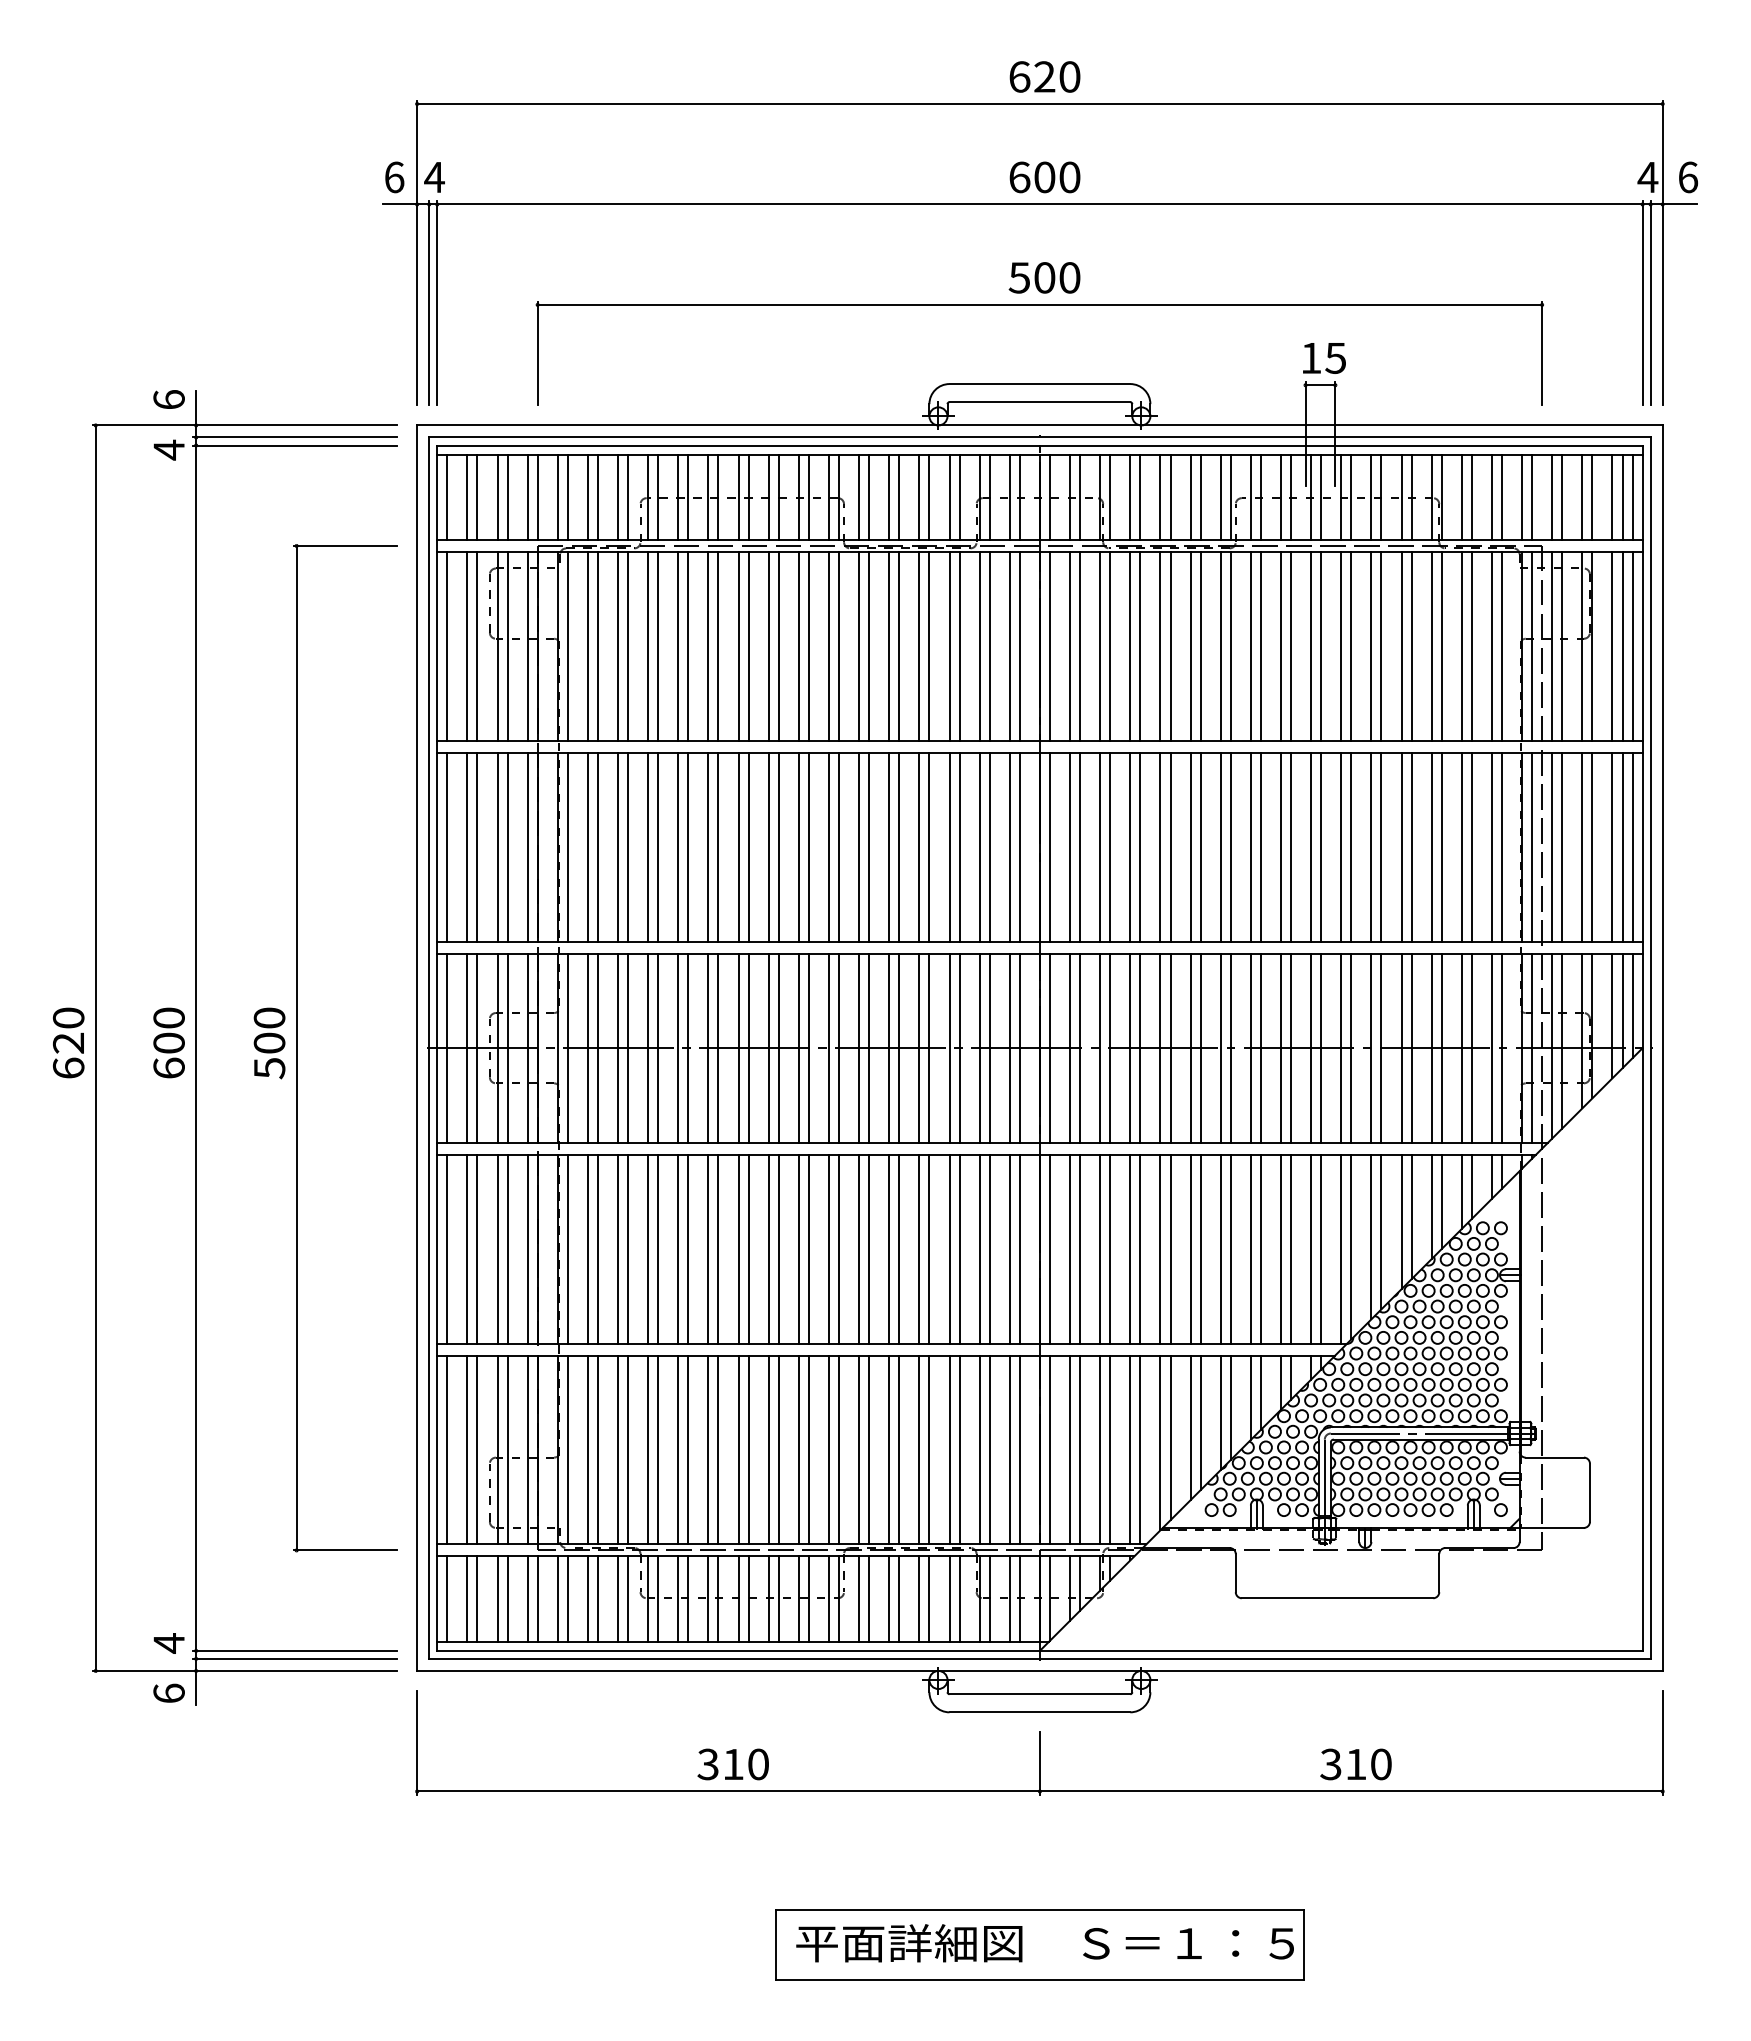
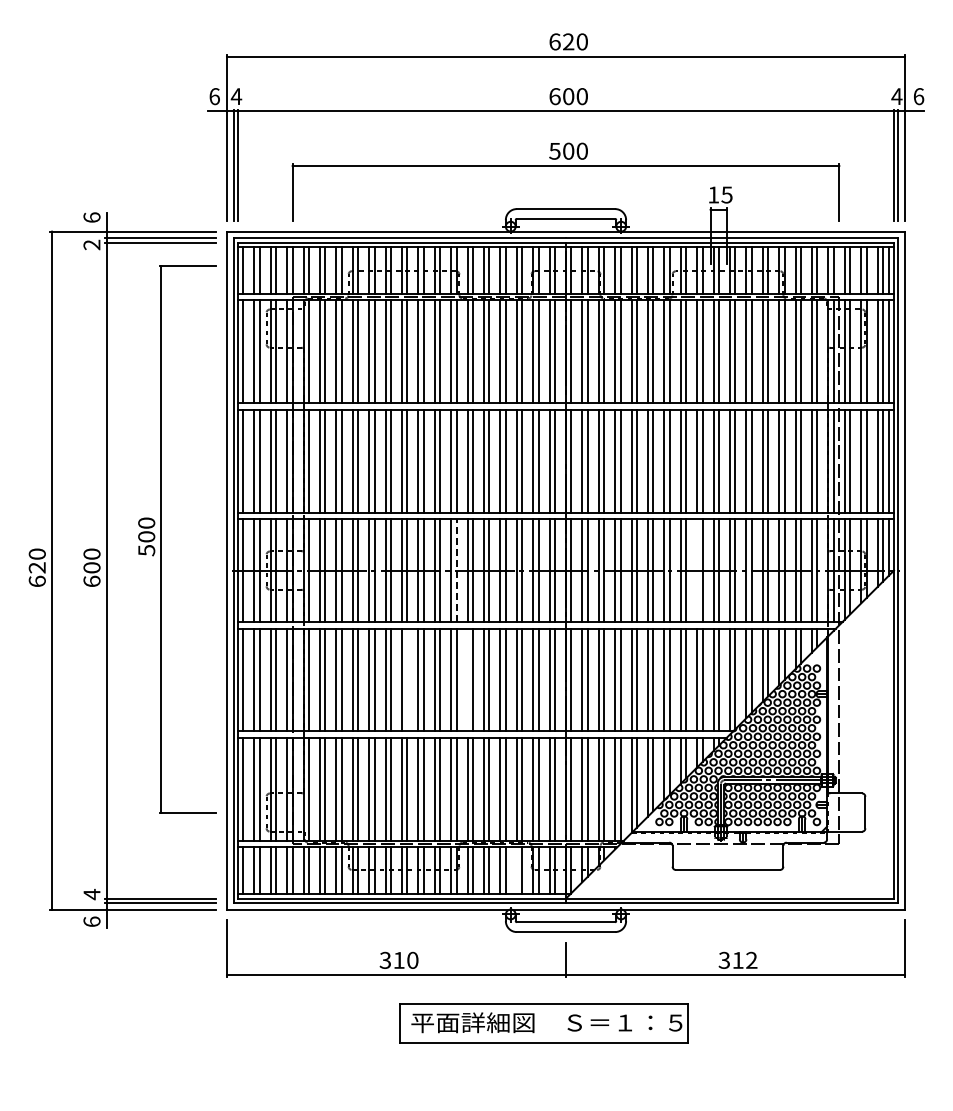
text: (168, 449) -> (91, 244), 4 -> 2
part: (296, 1048) -> (161, 539), moved
line: (838, 1048) -> (456, 570), solid -> dashed
line: (1281, 1048) -> (697, 570), removed
line: (748, 1248) -> (407, 679), removed
line: (858, 1248) -> (467, 679), removed
line: (948, 1599) -> (516, 870), removed
text: (1380, 1764) -> (751, 960), 310 -> 312
part: (1039, 1944) -> (543, 1023), moved

